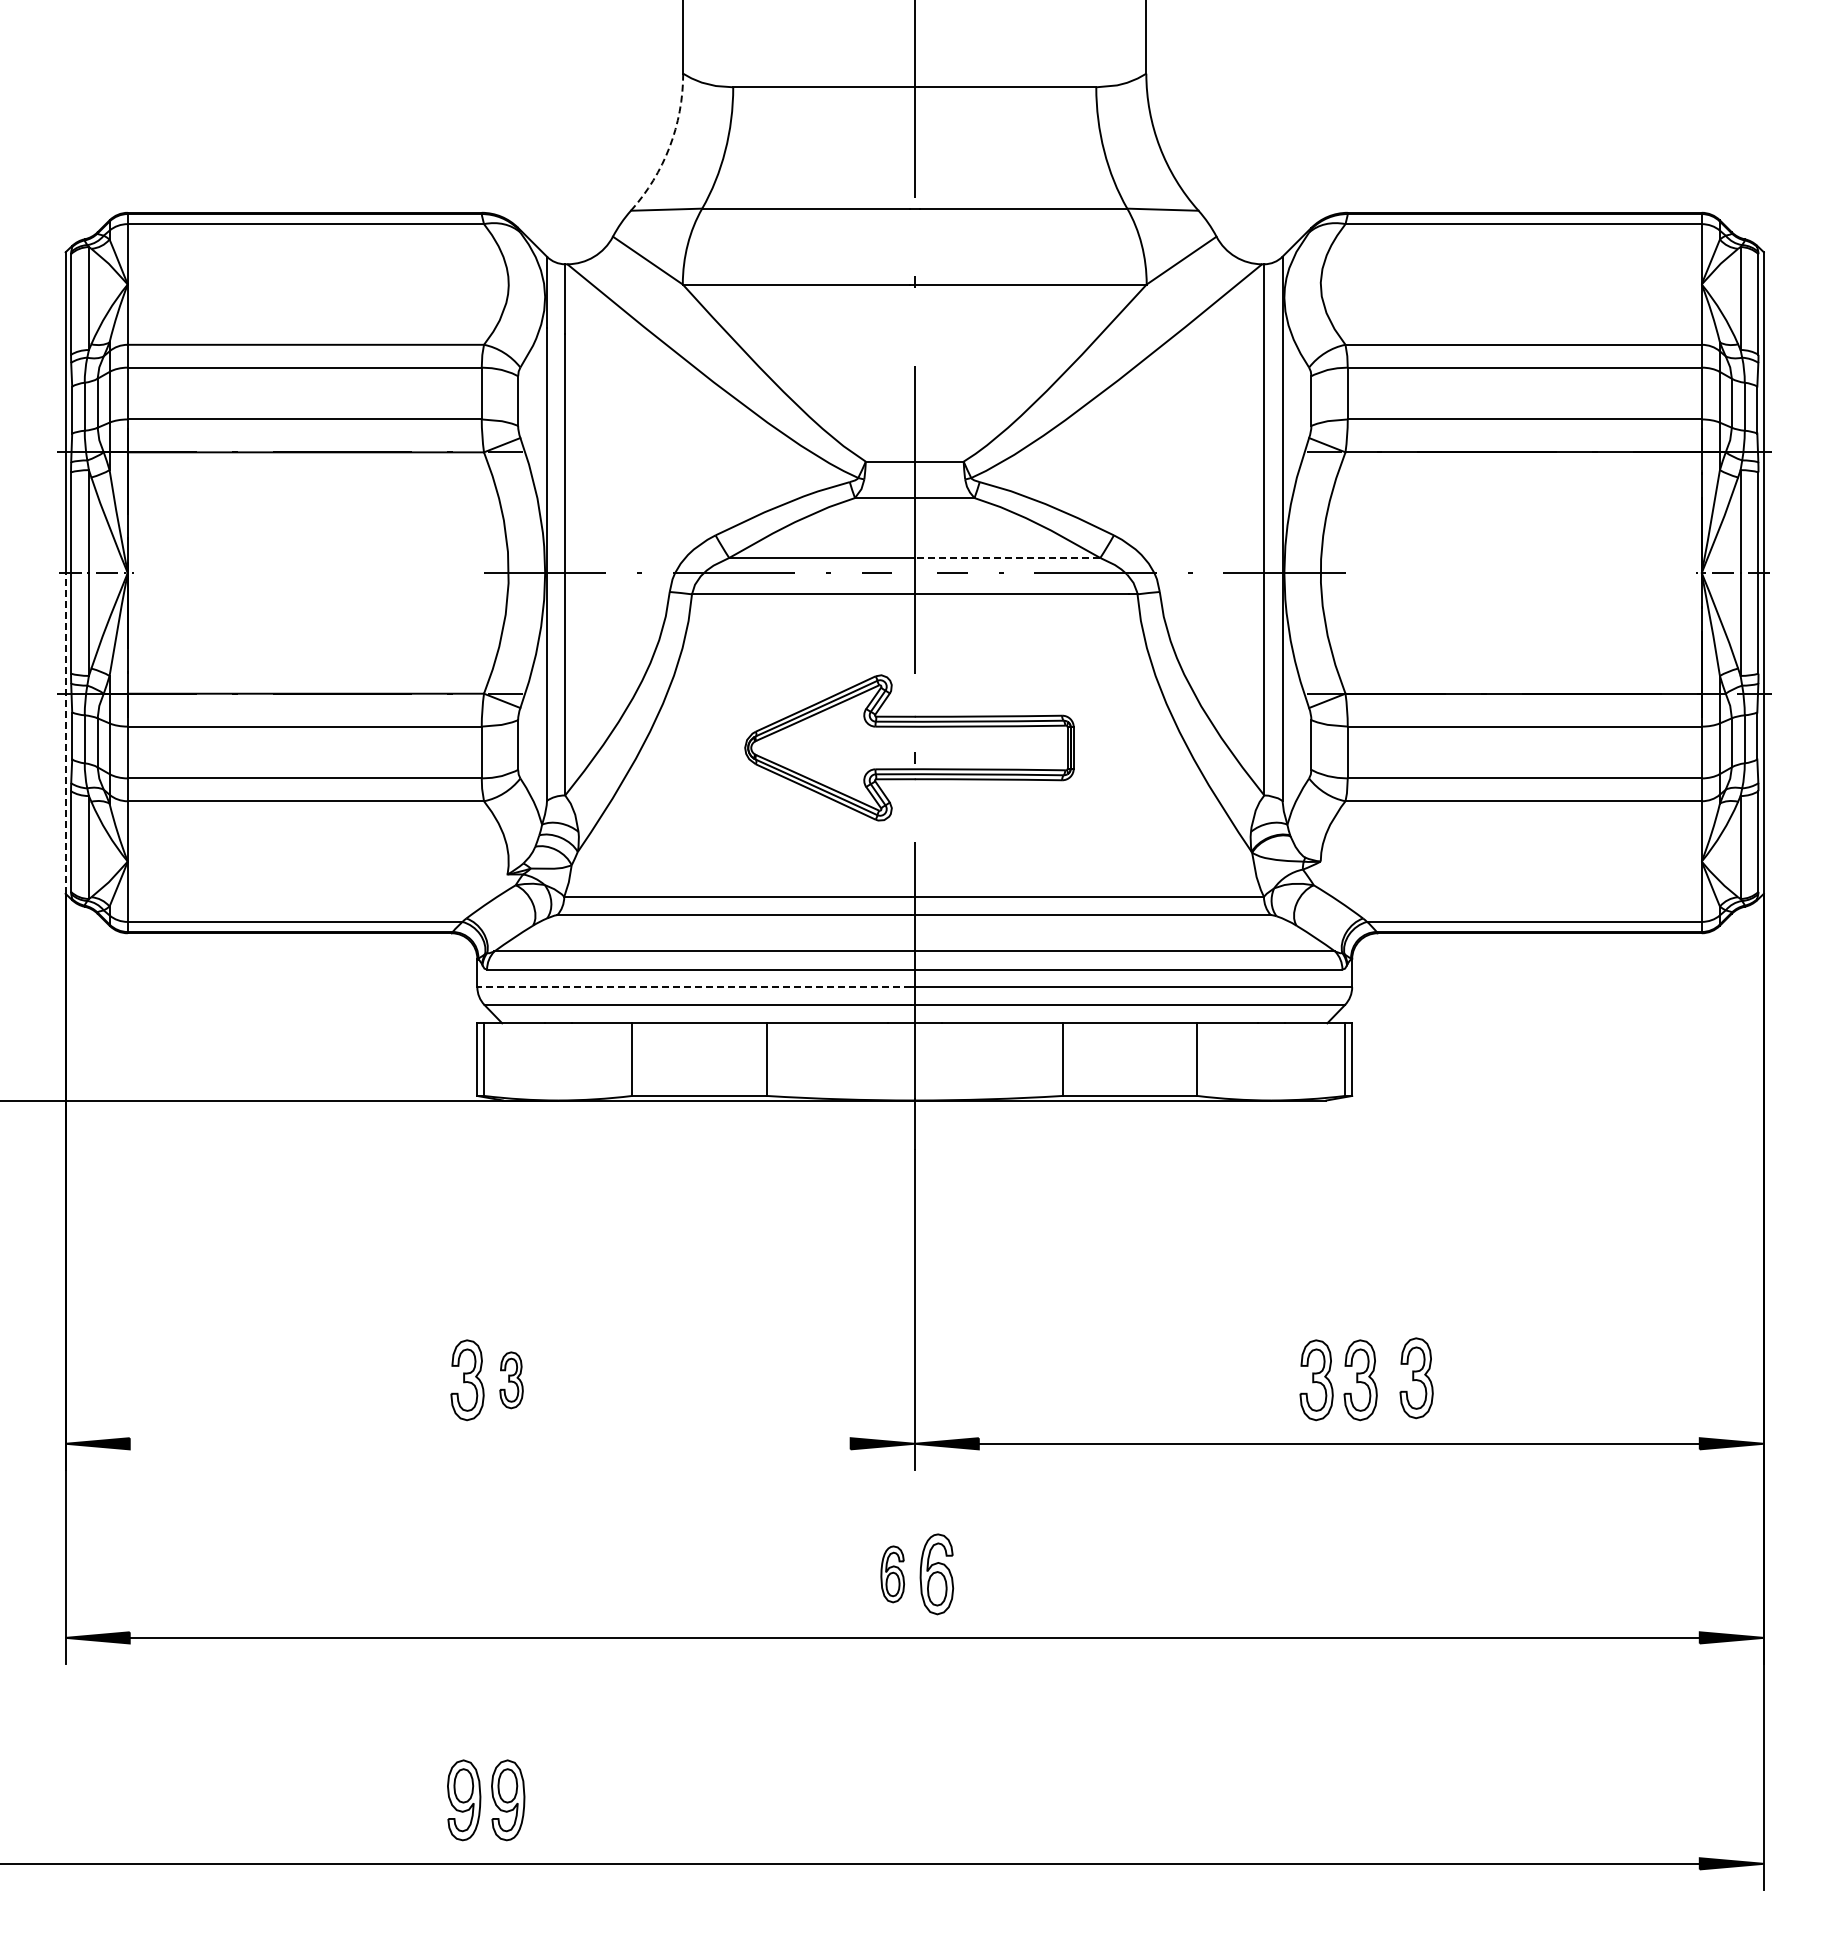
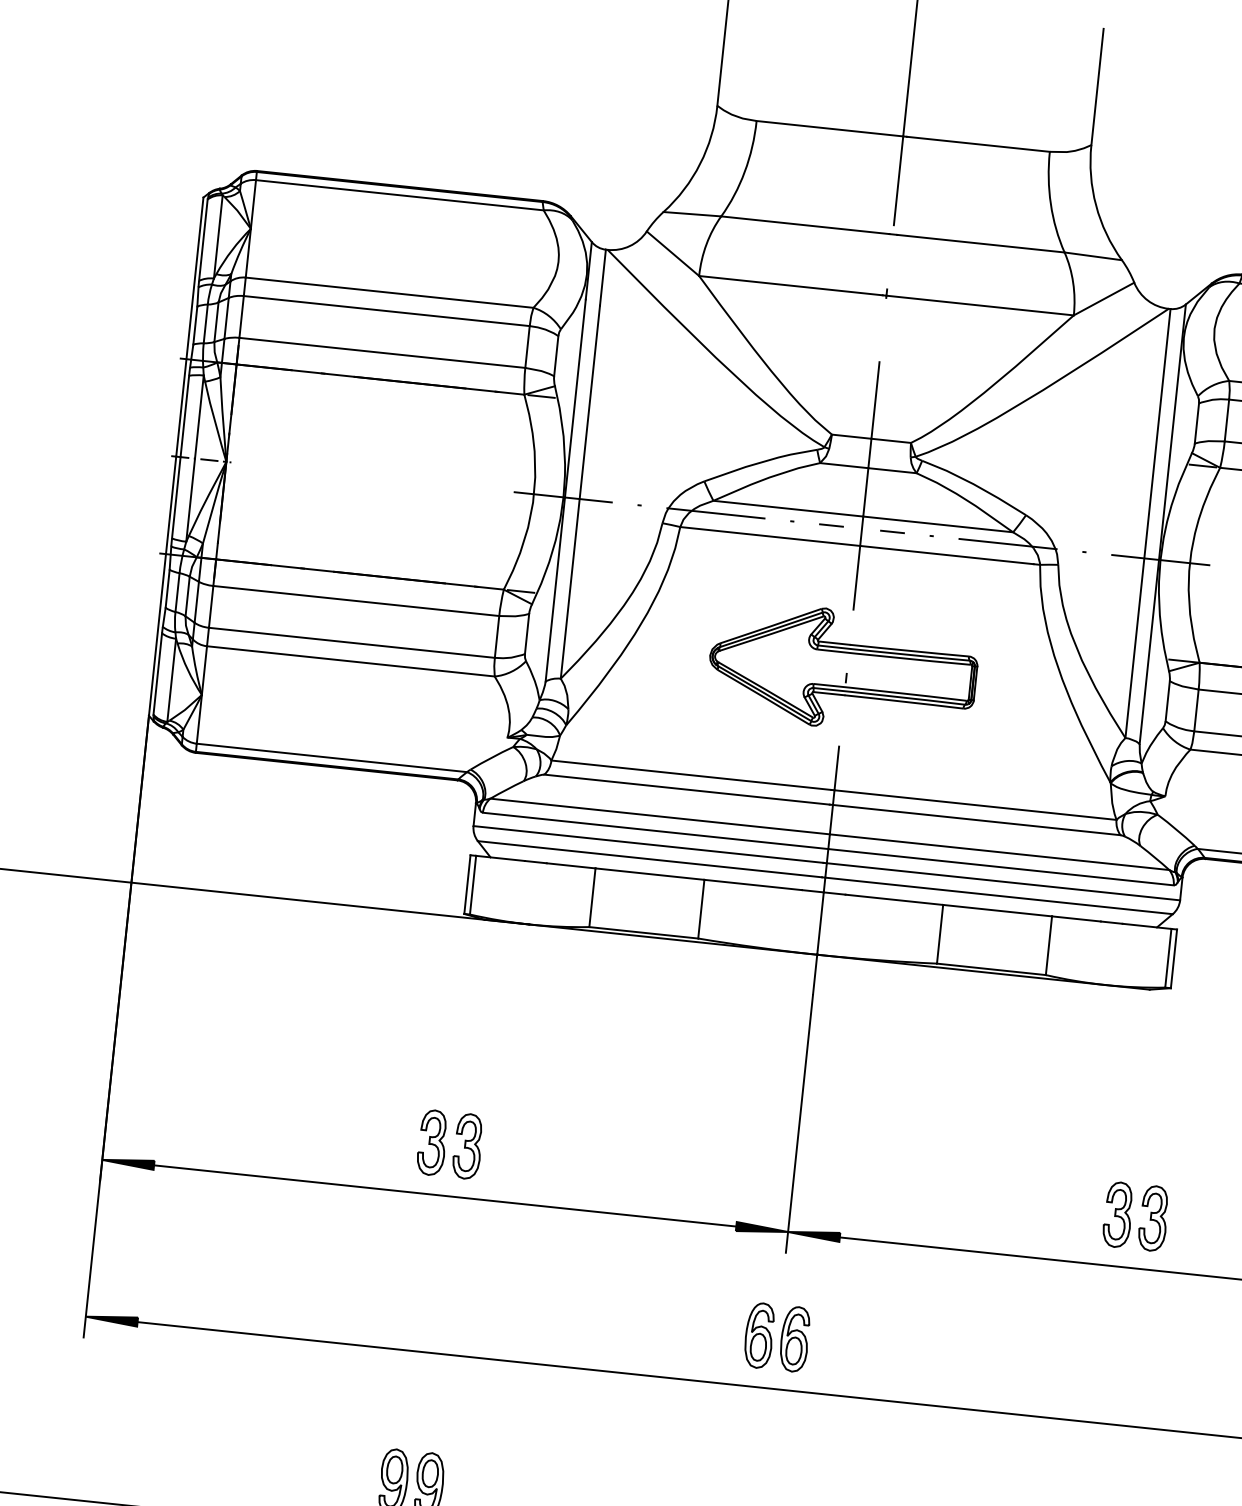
arc: (669, 147) -> (700, 164), dashed -> solid
line: (1007, 557) -> (938, 524), dashed -> solid
line: (65, 732) -> (162, 585), dashed -> solid
line: (693, 987) -> (648, 844), dashed -> solid
part: (1416, 1378) -> (1198, 1221), removed
part: (511, 1380) -> (467, 1146), size x1.43
line: (489, 1443) -> (444, 1195), added
part: (892, 1574) -> (759, 1335), size x1.43

